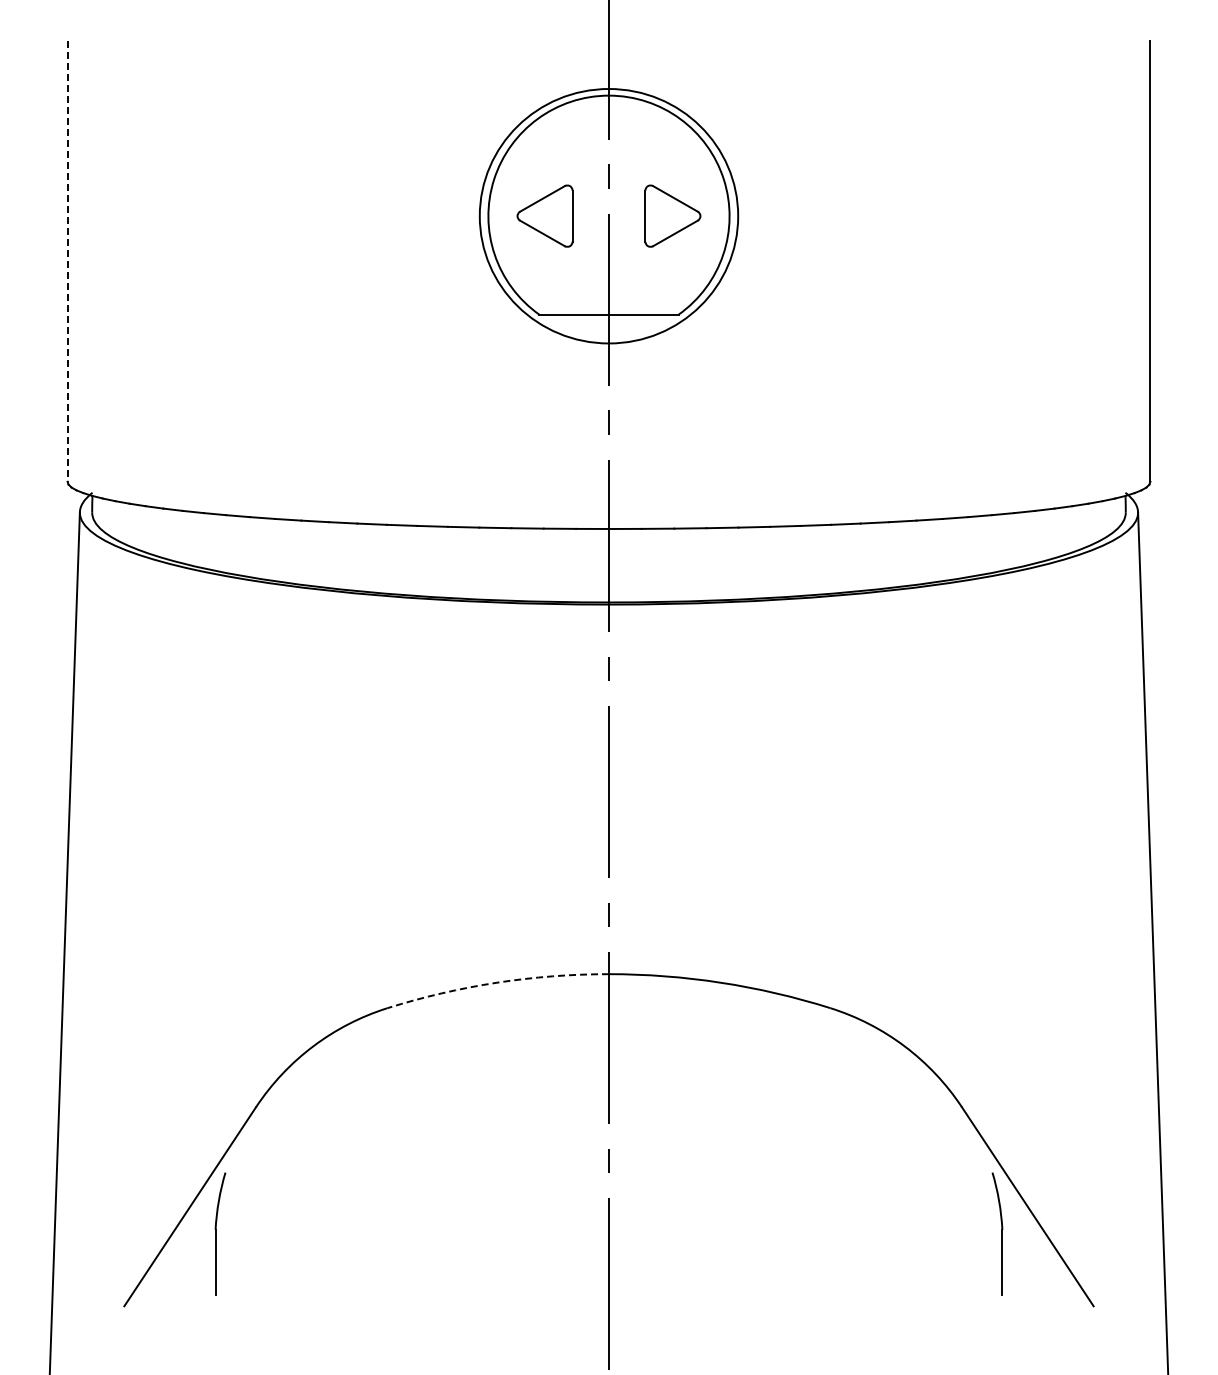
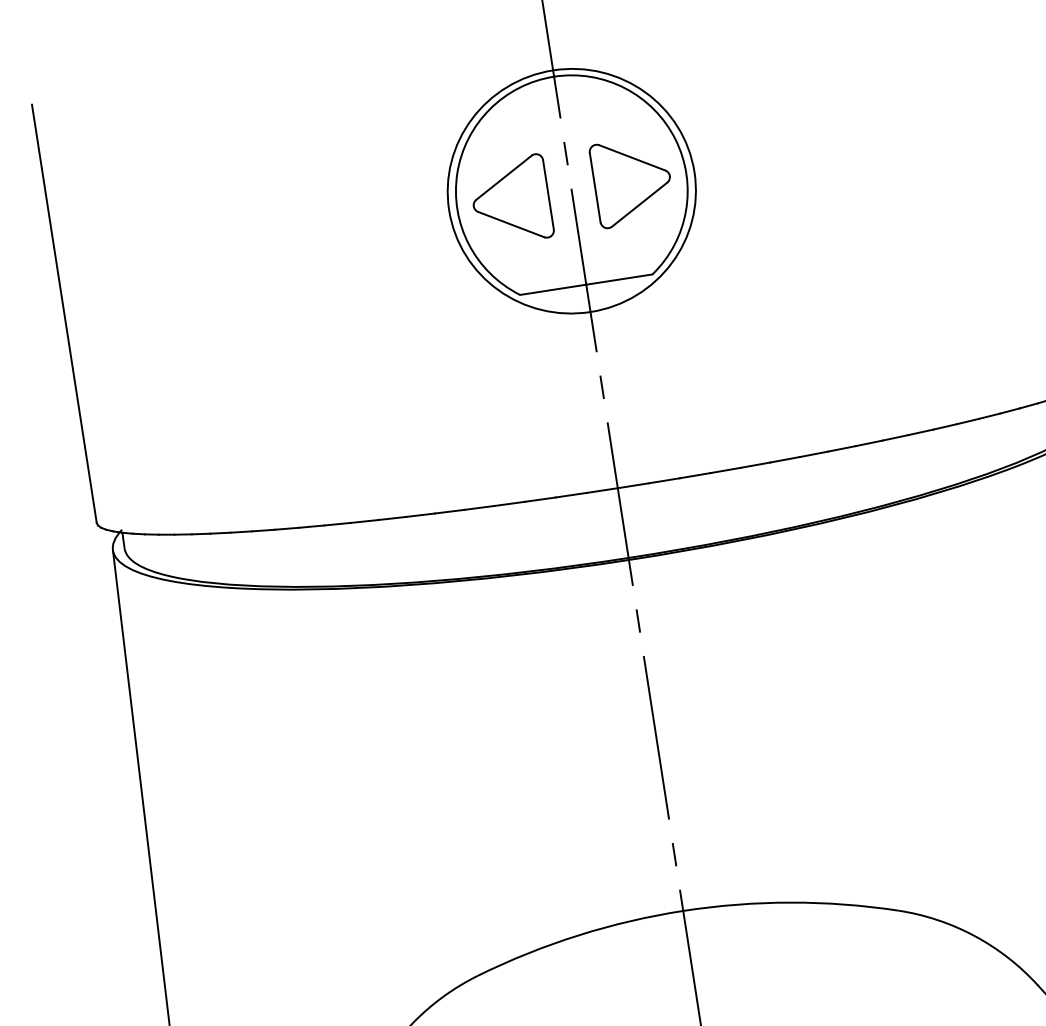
part: (544, 215) -> (510, 200), size x1.43
part: (672, 215) -> (632, 181), size x1.43
line: (67, 262) -> (64, 314), dashed -> solid
arc: (496, 982) -> (577, 935), dashed -> solid

